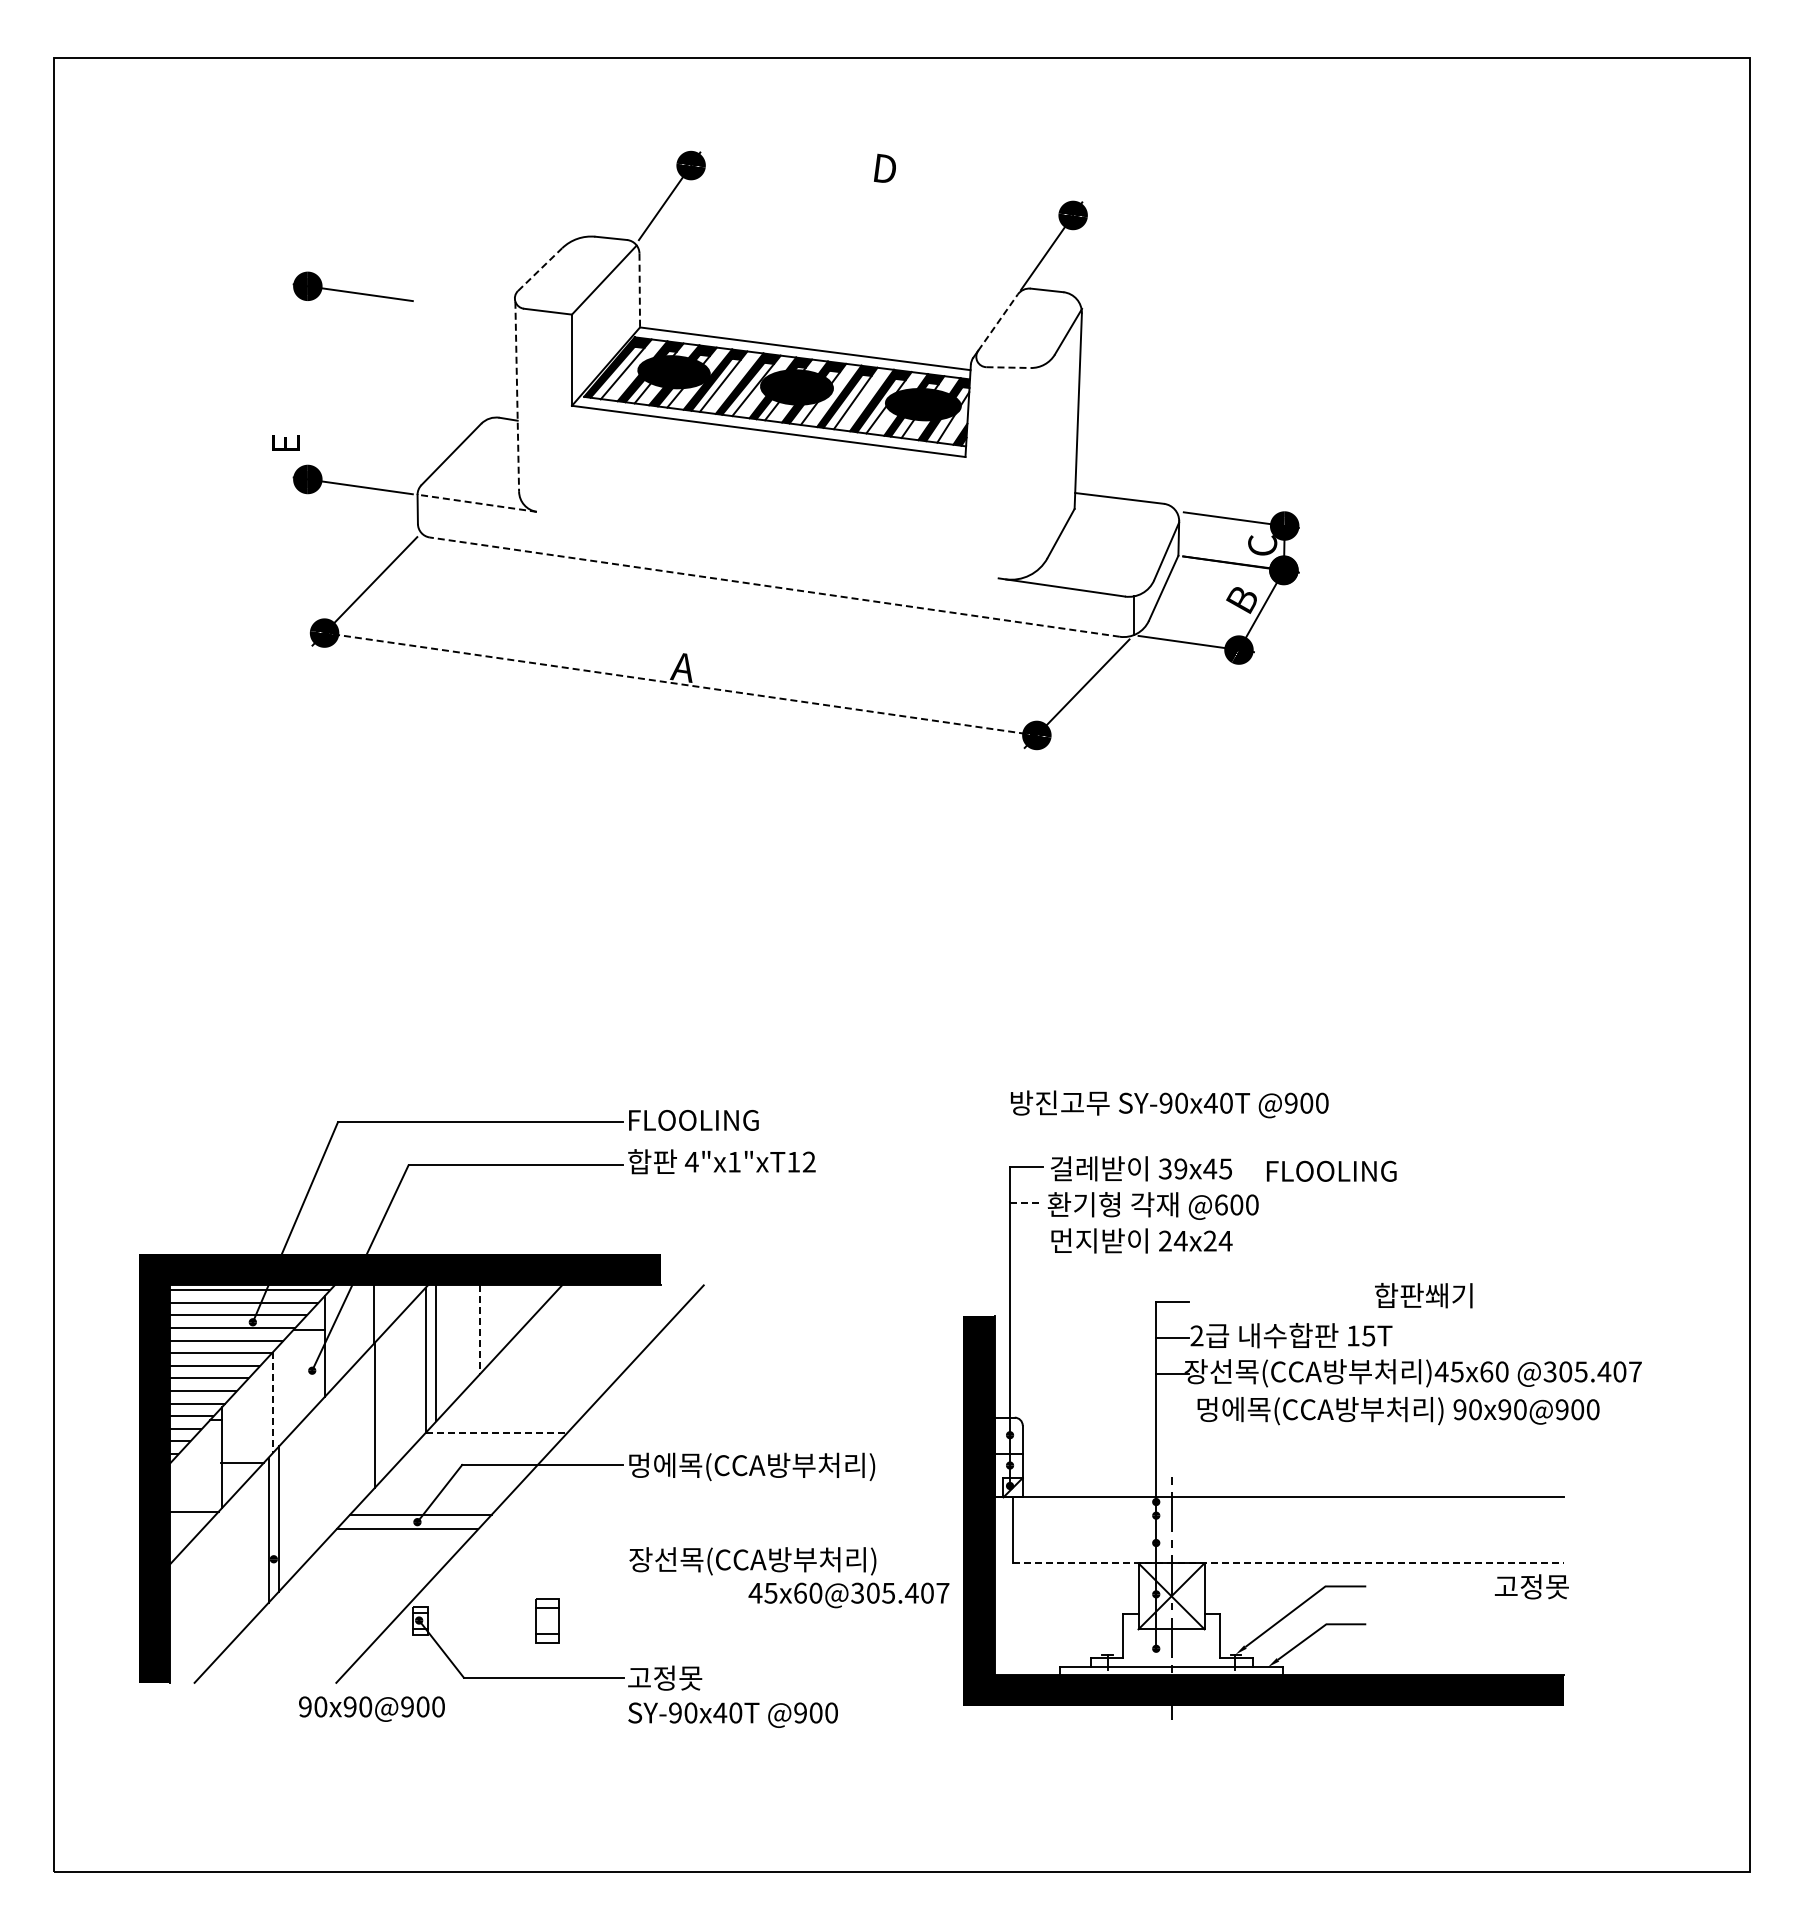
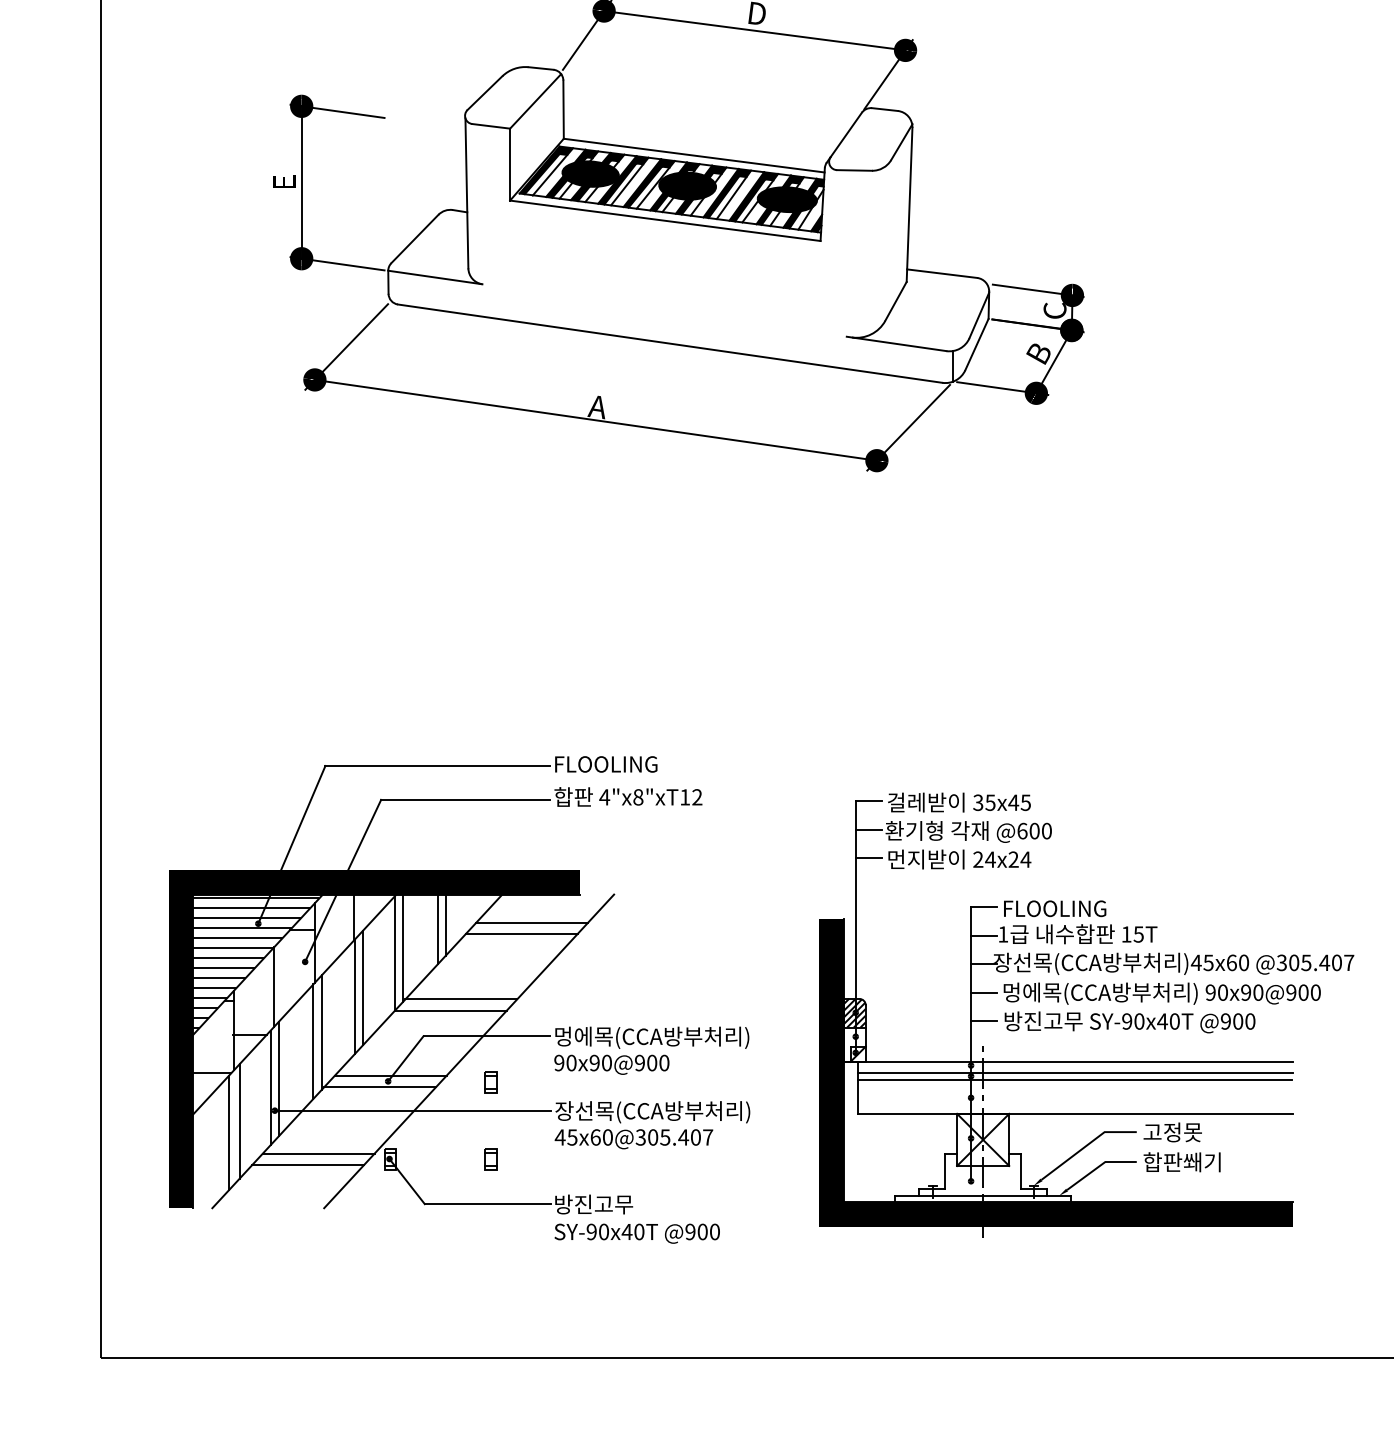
line: (882, 190) -> (755, 30), added
line: (540, 269) -> (485, 93), dashed -> solid
line: (639, 290) -> (563, 109), dashed -> solid
line: (998, 322) -> (846, 134), dashed -> solid
line: (1009, 367) -> (855, 170), dashed -> solid
line: (307, 382) -> (301, 182), added
line: (517, 397) -> (467, 194), dashed -> solid
text: (285, 442) -> (284, 181), moved
line: (476, 503) -> (434, 277), dashed -> solid
line: (774, 587) -> (669, 343), dashed -> solid
line: (680, 684) -> (595, 420), dashed -> solid
text: (1169, 1104) -> (1129, 1022), moved
text: (734, 1161) -> (638, 796), 4"x1"xT12 -> 4"x8"xT12
text: (1180, 1168) -> (990, 802), 39x45 -> 35x45
text: (1331, 1170) -> (1054, 908), moved
line: (1026, 1203) -> (868, 829), dashed -> solid
line: (1026, 1239) -> (868, 858), added
text: (1423, 1295) -> (1181, 1162), moved
line: (599, 1320) -> (531, 922), added
line: (490, 1323) -> (445, 924), added
line: (480, 1330) -> (437, 930), dashed -> solid
line: (586, 1335) -> (521, 934), added
text: (1196, 1335) -> (1002, 934), 2 -> 1
line: (273, 1403) -> (274, 987), dashed -> solid
line: (385, 1403) -> (362, 987), added
line: (1172, 1409) -> (983, 992), added
line: (509, 1418) -> (460, 999), added
line: (496, 1432) -> (450, 1010), dashed -> solid
hatch: (1008, 1435) -> (854, 1013), added
line: (1172, 1445) -> (983, 1020), added
line: (333, 1460) -> (321, 1032), added
line: (322, 1471) -> (313, 1041), added
line: (1288, 1511) -> (1075, 1072), added
line: (1288, 1520) -> (1075, 1080), added
part: (547, 1523) -> (490, 1082), added
line: (448, 1559) -> (412, 1110), added
line: (1289, 1563) -> (1076, 1114), dashed -> solid
line: (229, 1572) -> (239, 1121), added
text: (1531, 1586) -> (1172, 1132), moved
line: (215, 1587) -> (228, 1132), added
text: (848, 1595) -> (633, 1139), moved
line: (329, 1613) -> (318, 1153), added
part: (547, 1620) -> (490, 1158), size x0.62
line: (315, 1628) -> (307, 1165), added
text: (677, 1677) -> (593, 1203), 고정못 -> 방진고무
text: (371, 1708) -> (611, 1064), moved

